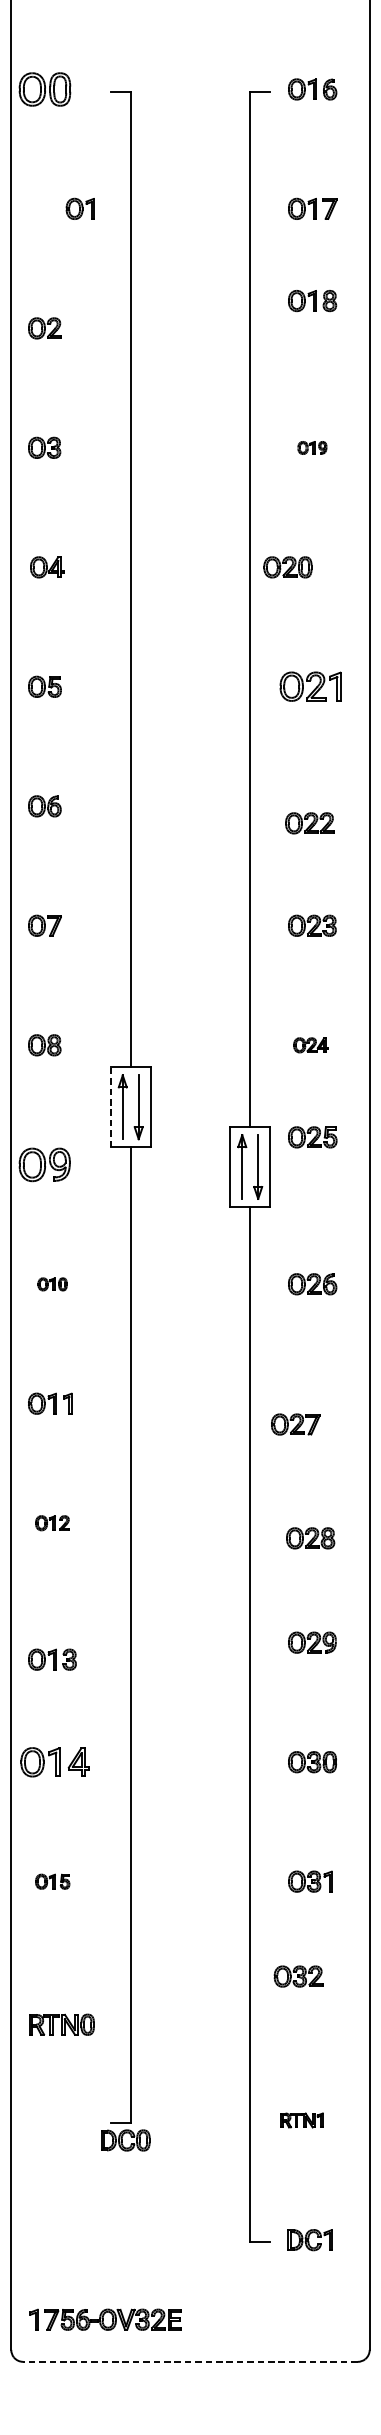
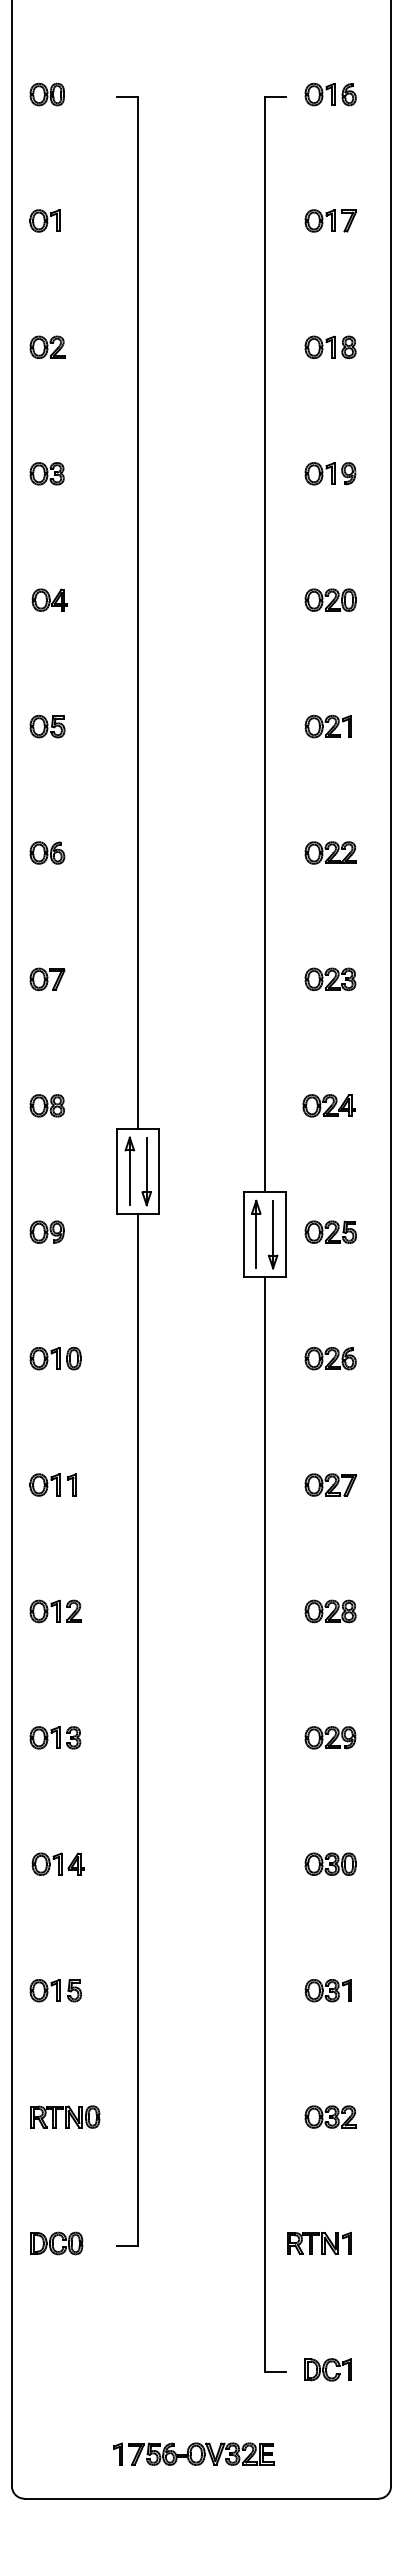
part: (43, 89) -> (46, 94), size x0.62
part: (79, 208) -> (44, 220), moved
part: (312, 300) -> (330, 346), moved
part: (312, 447) -> (330, 473), size x1.67
part: (287, 566) -> (330, 599), moved
part: (309, 686) -> (327, 726), size x0.71
part: (309, 822) -> (330, 852), moved
part: (310, 1045) -> (328, 1105), size x1.43
line: (111, 1106) -> (117, 1170), dashed -> solid
part: (312, 1136) -> (330, 1231), moved
part: (43, 1164) -> (46, 1231), size x0.62
part: (52, 1284) -> (55, 1358), size x1.67
part: (295, 1424) -> (330, 1484), moved
part: (52, 1523) -> (55, 1611), size x1.43
part: (310, 1538) -> (330, 1611), moved
part: (52, 1659) -> (55, 1737), moved
part: (54, 1761) -> (57, 1863), size x0.71
part: (52, 1881) -> (55, 1990), size x1.43
part: (298, 1976) -> (330, 2116), moved
part: (61, 2024) -> (65, 2116), moved
part: (302, 2119) -> (319, 2242), size x1.43
part: (125, 2140) -> (56, 2243), moved
part: (105, 2319) -> (193, 2453), moved
line: (190, 2361) -> (201, 2498), dashed -> solid

